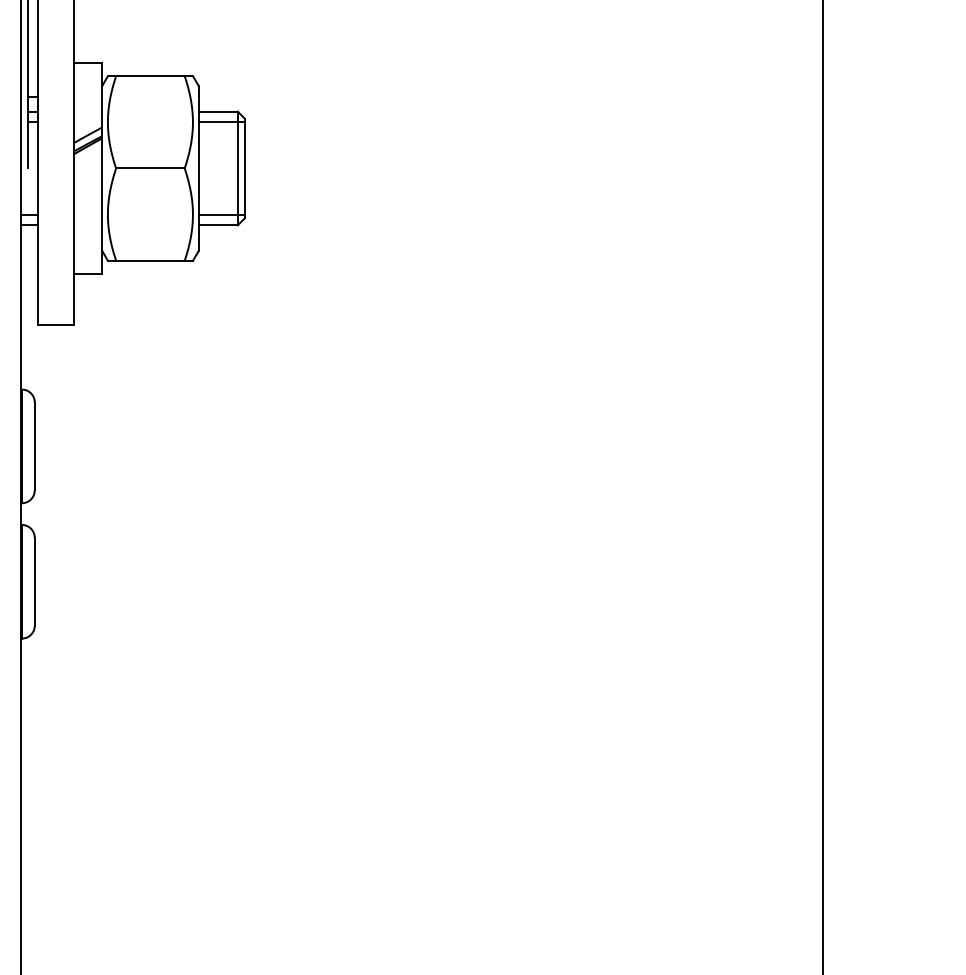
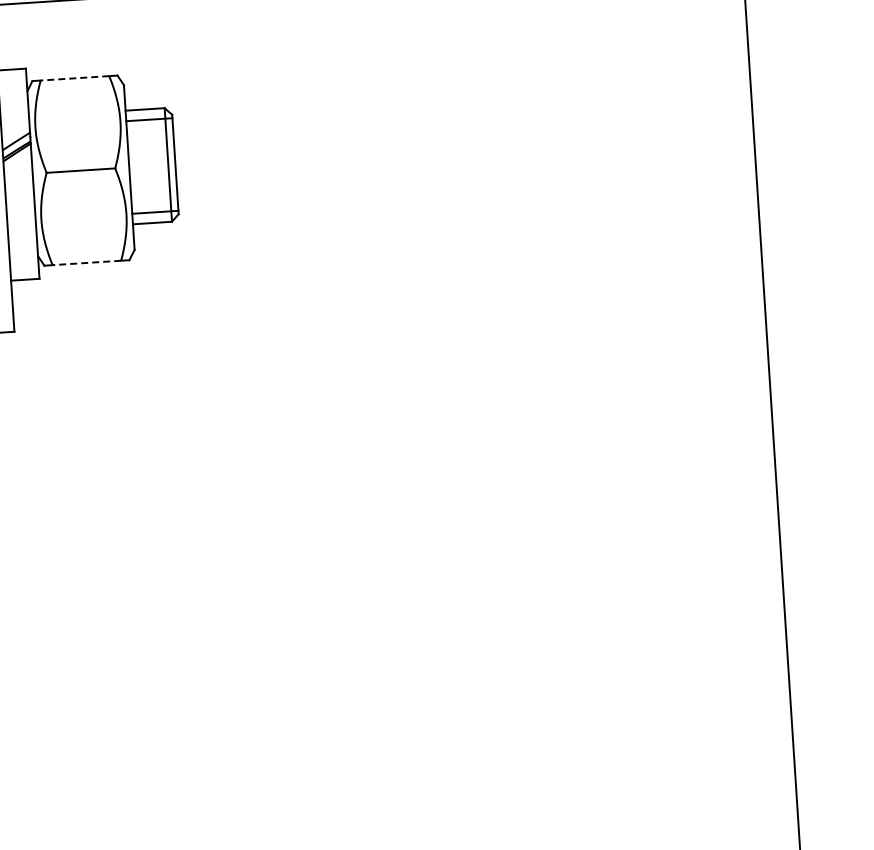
line: (149, 76) -> (74, 78), solid -> dashed
line: (149, 260) -> (85, 262), solid -> dashed

